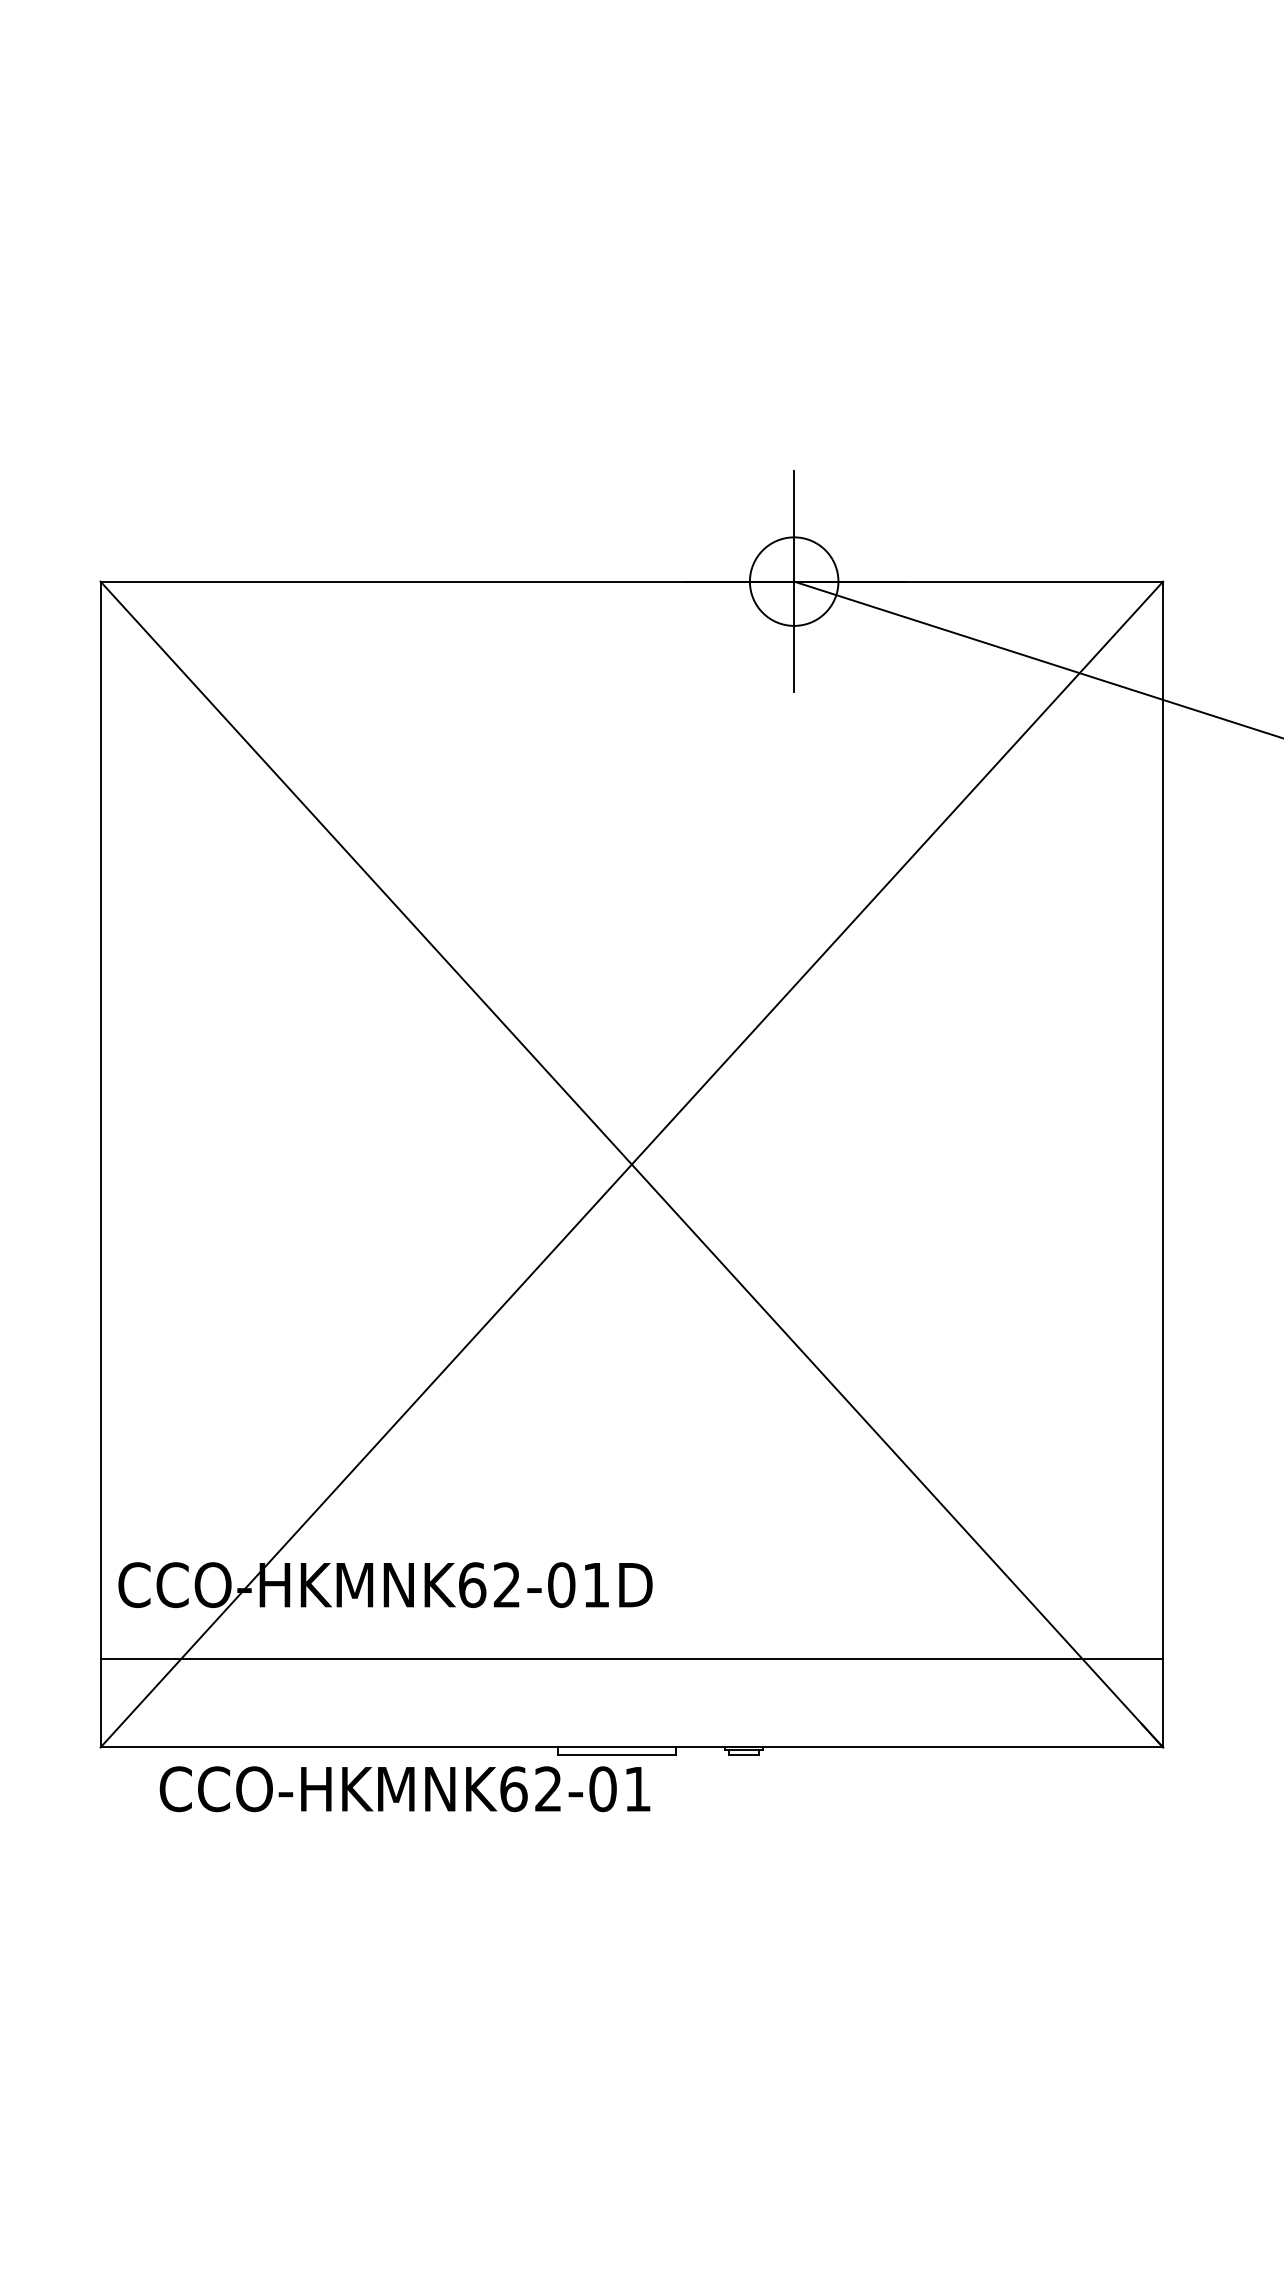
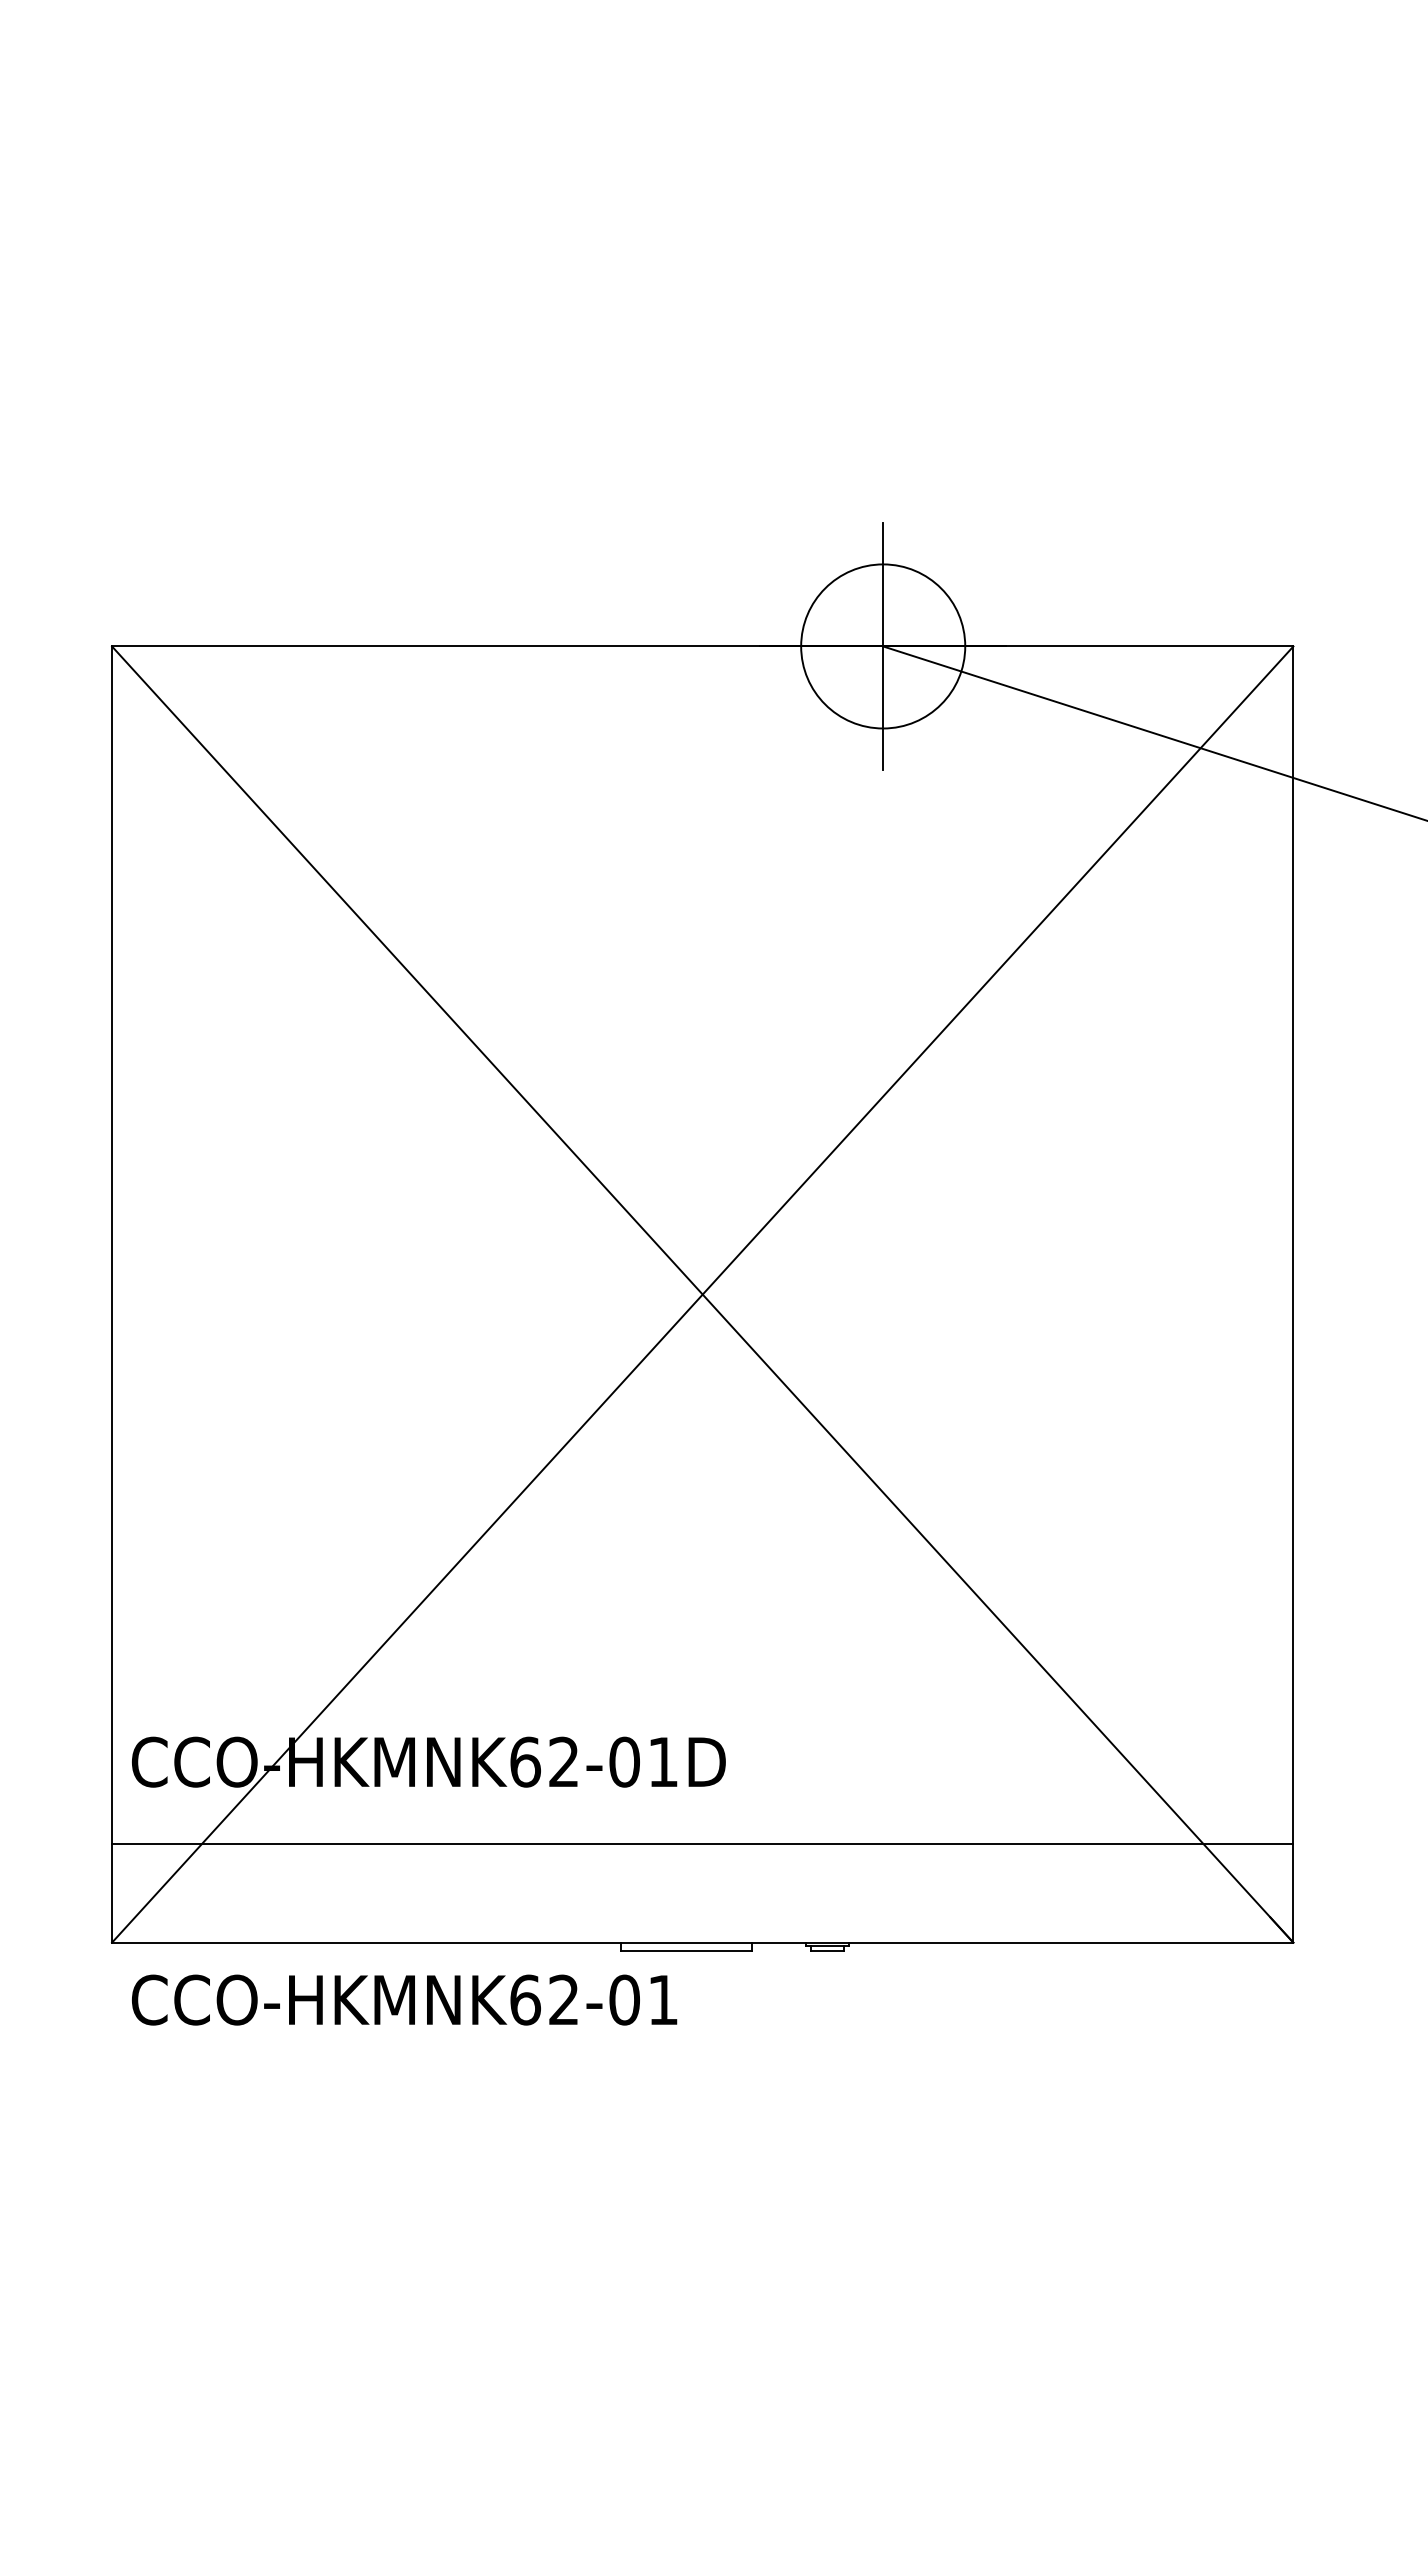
circle: (794, 581) -> (883, 646), size x1.67
text: (405, 1788) -> (404, 1999), moved

